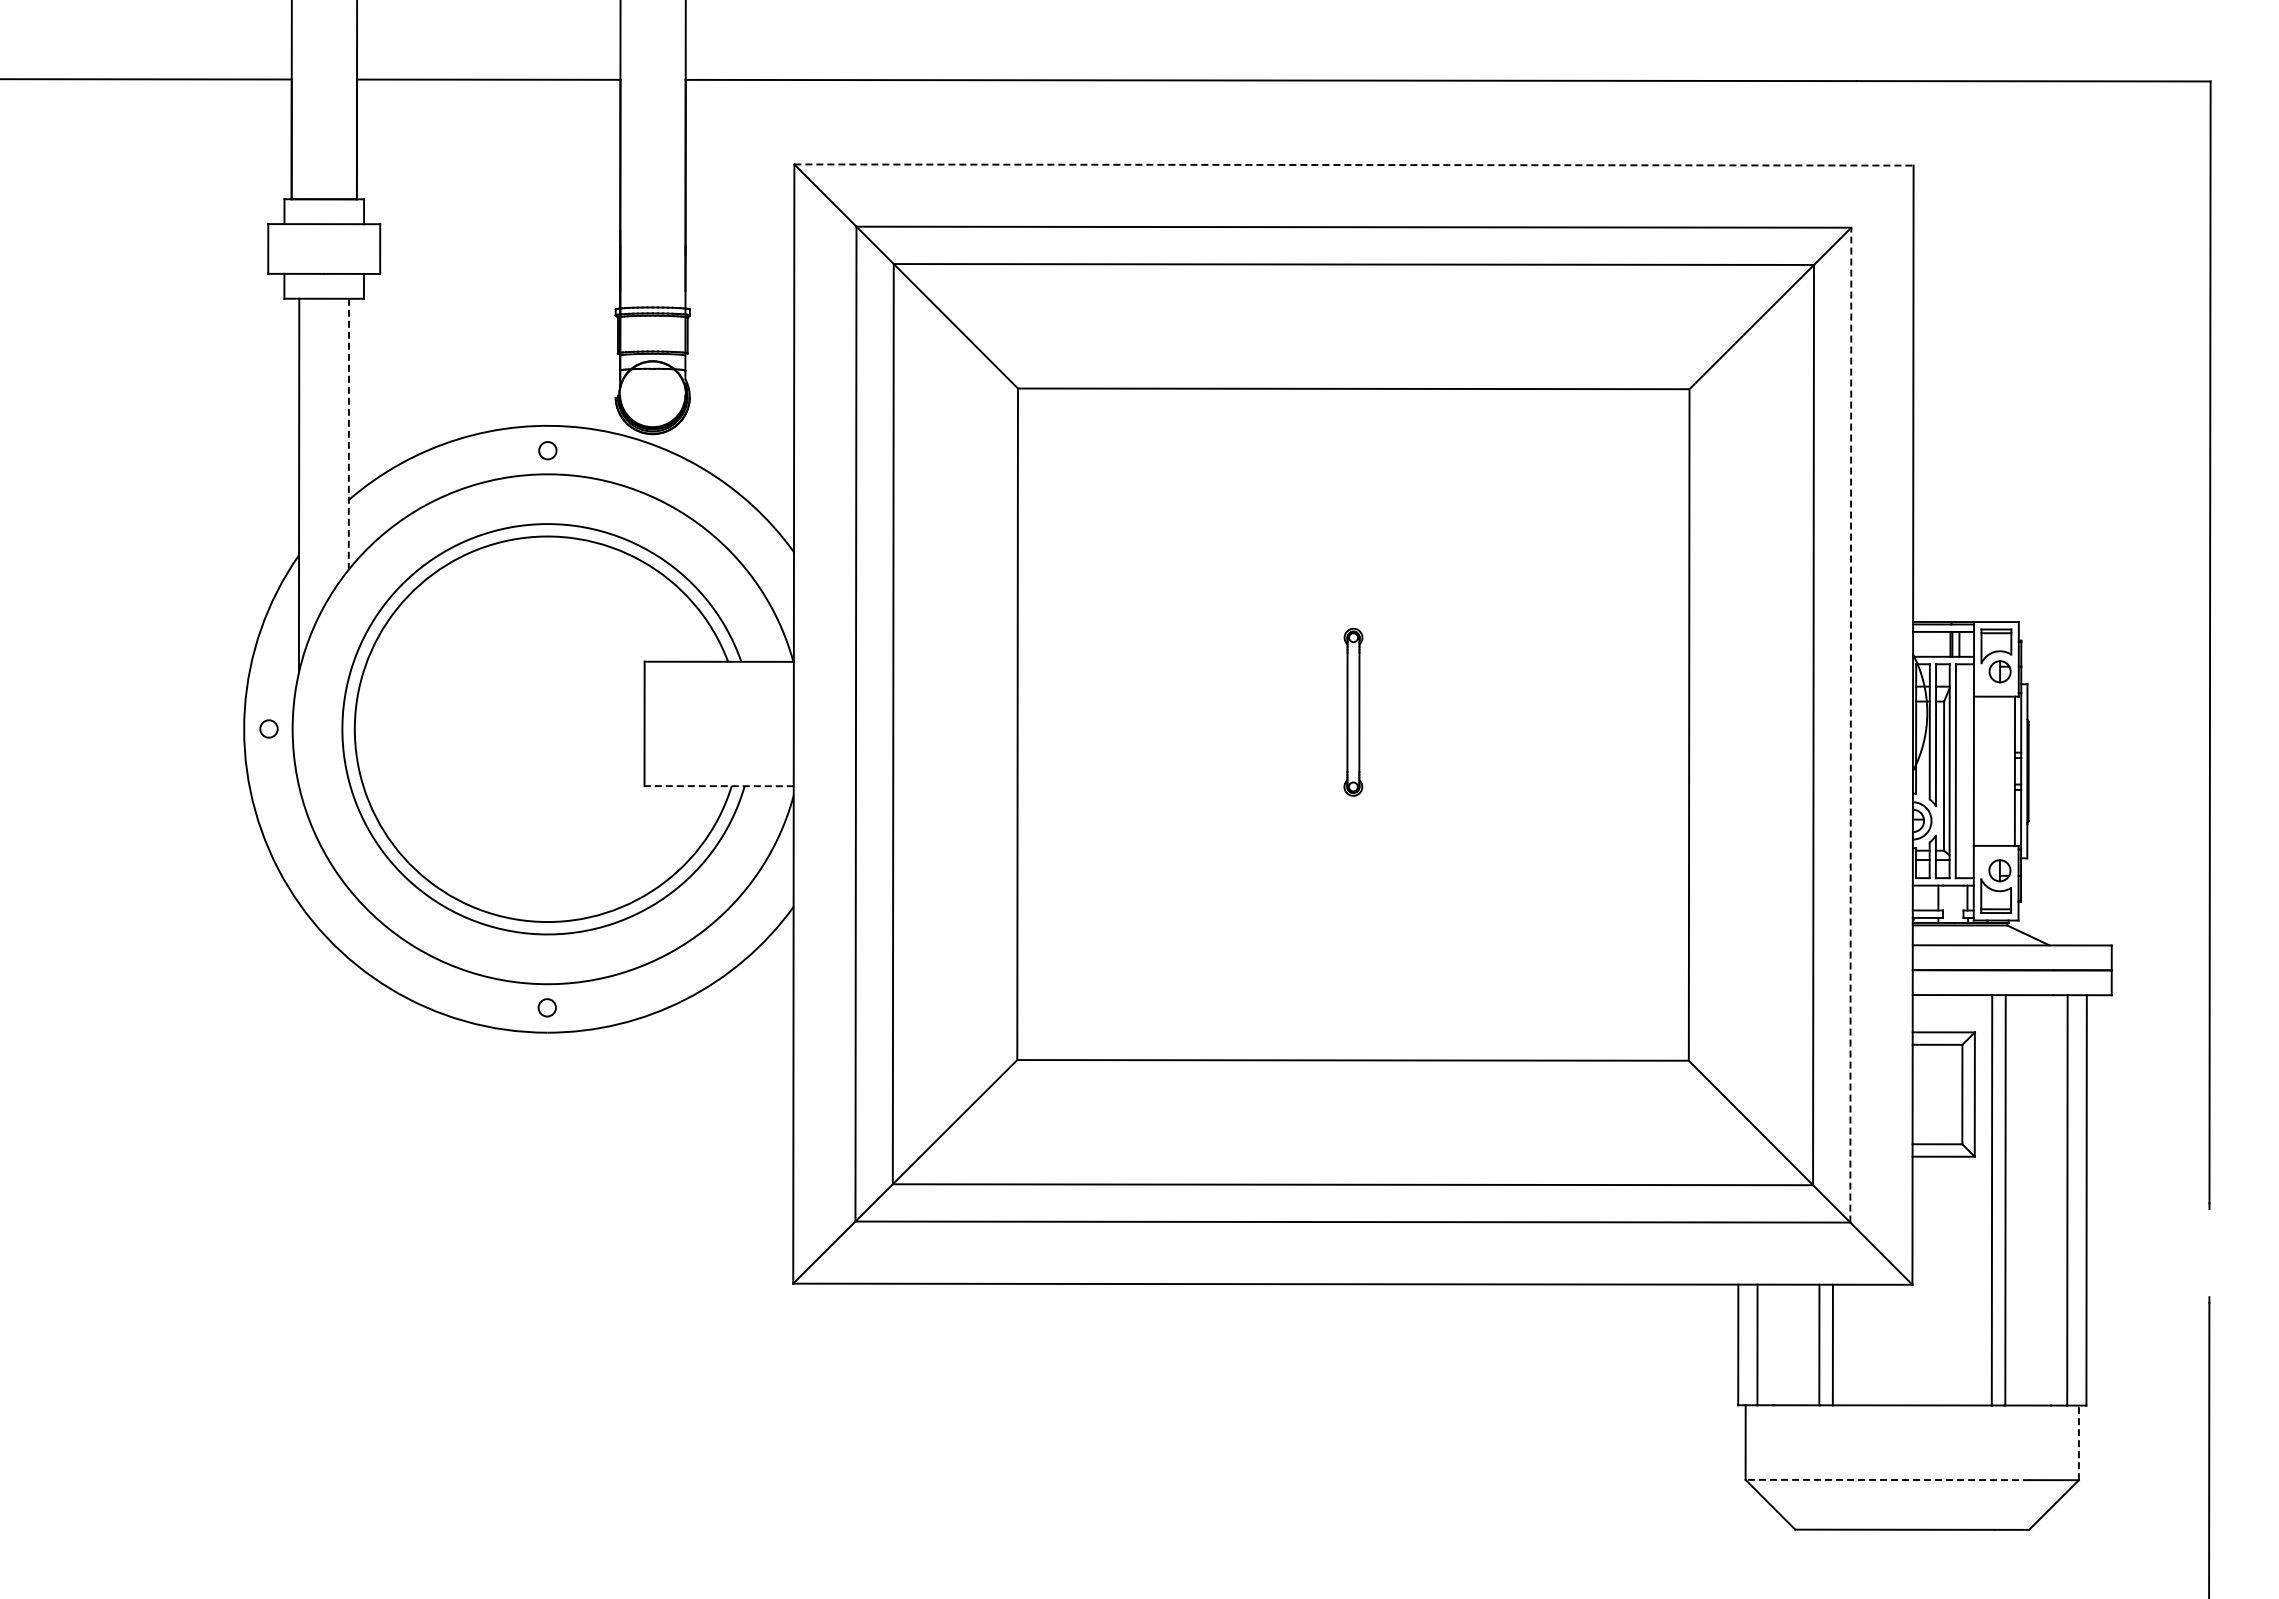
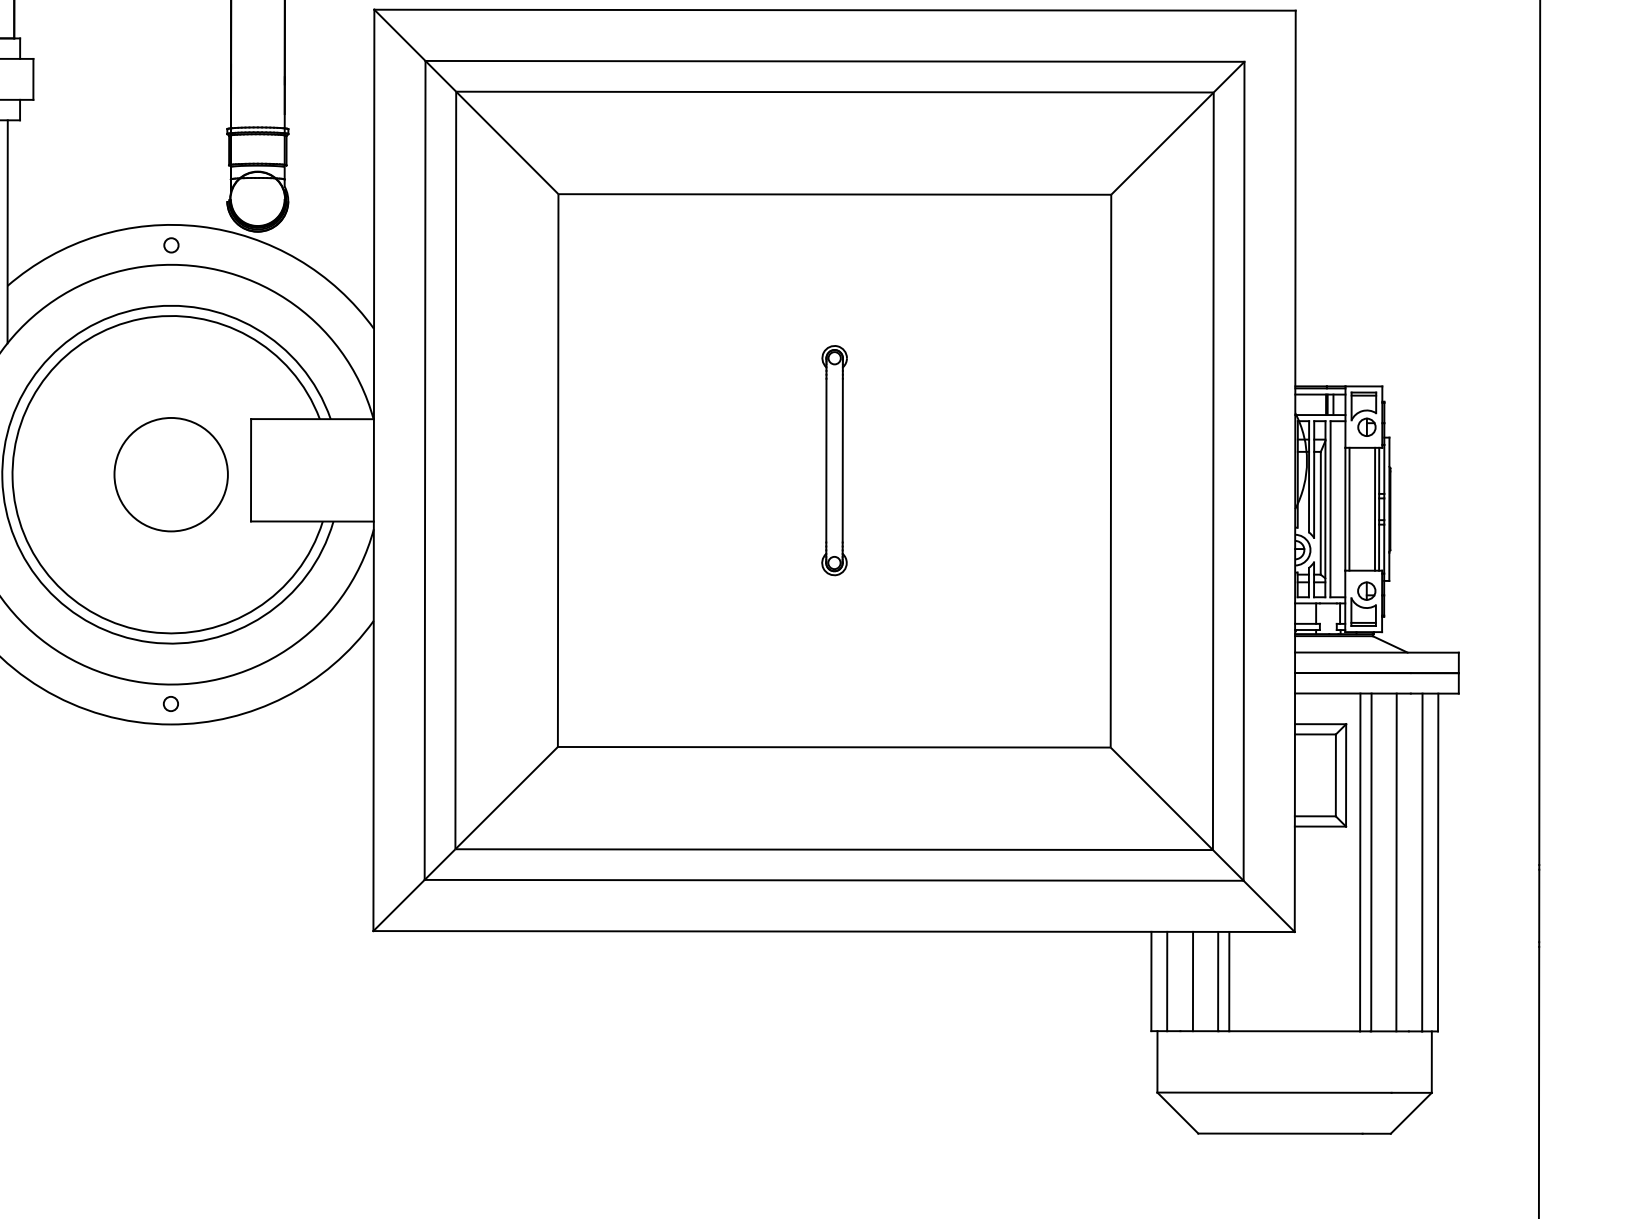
line: (1353, 165) -> (834, 10), dashed -> solid
line: (348, 434) -> (7, 232), dashed -> solid
part: (1353, 712) -> (834, 460), size x1.67
line: (1850, 724) -> (1243, 470), dashed -> solid
circle: (547, 729) -> (171, 474), added
line: (1978, 770) -> (1349, 508), added
line: (2009, 770) -> (1374, 508), added
line: (719, 786) -> (312, 521), dashed -> solid
line: (2035, 1200) -> (1396, 862), added
line: (2209, 1253) -> (1539, 906), added
line: (1788, 1344) -> (1192, 981), added
line: (2078, 1442) -> (1431, 1061), dashed -> solid
line: (1887, 1480) -> (1274, 1093), dashed -> solid

